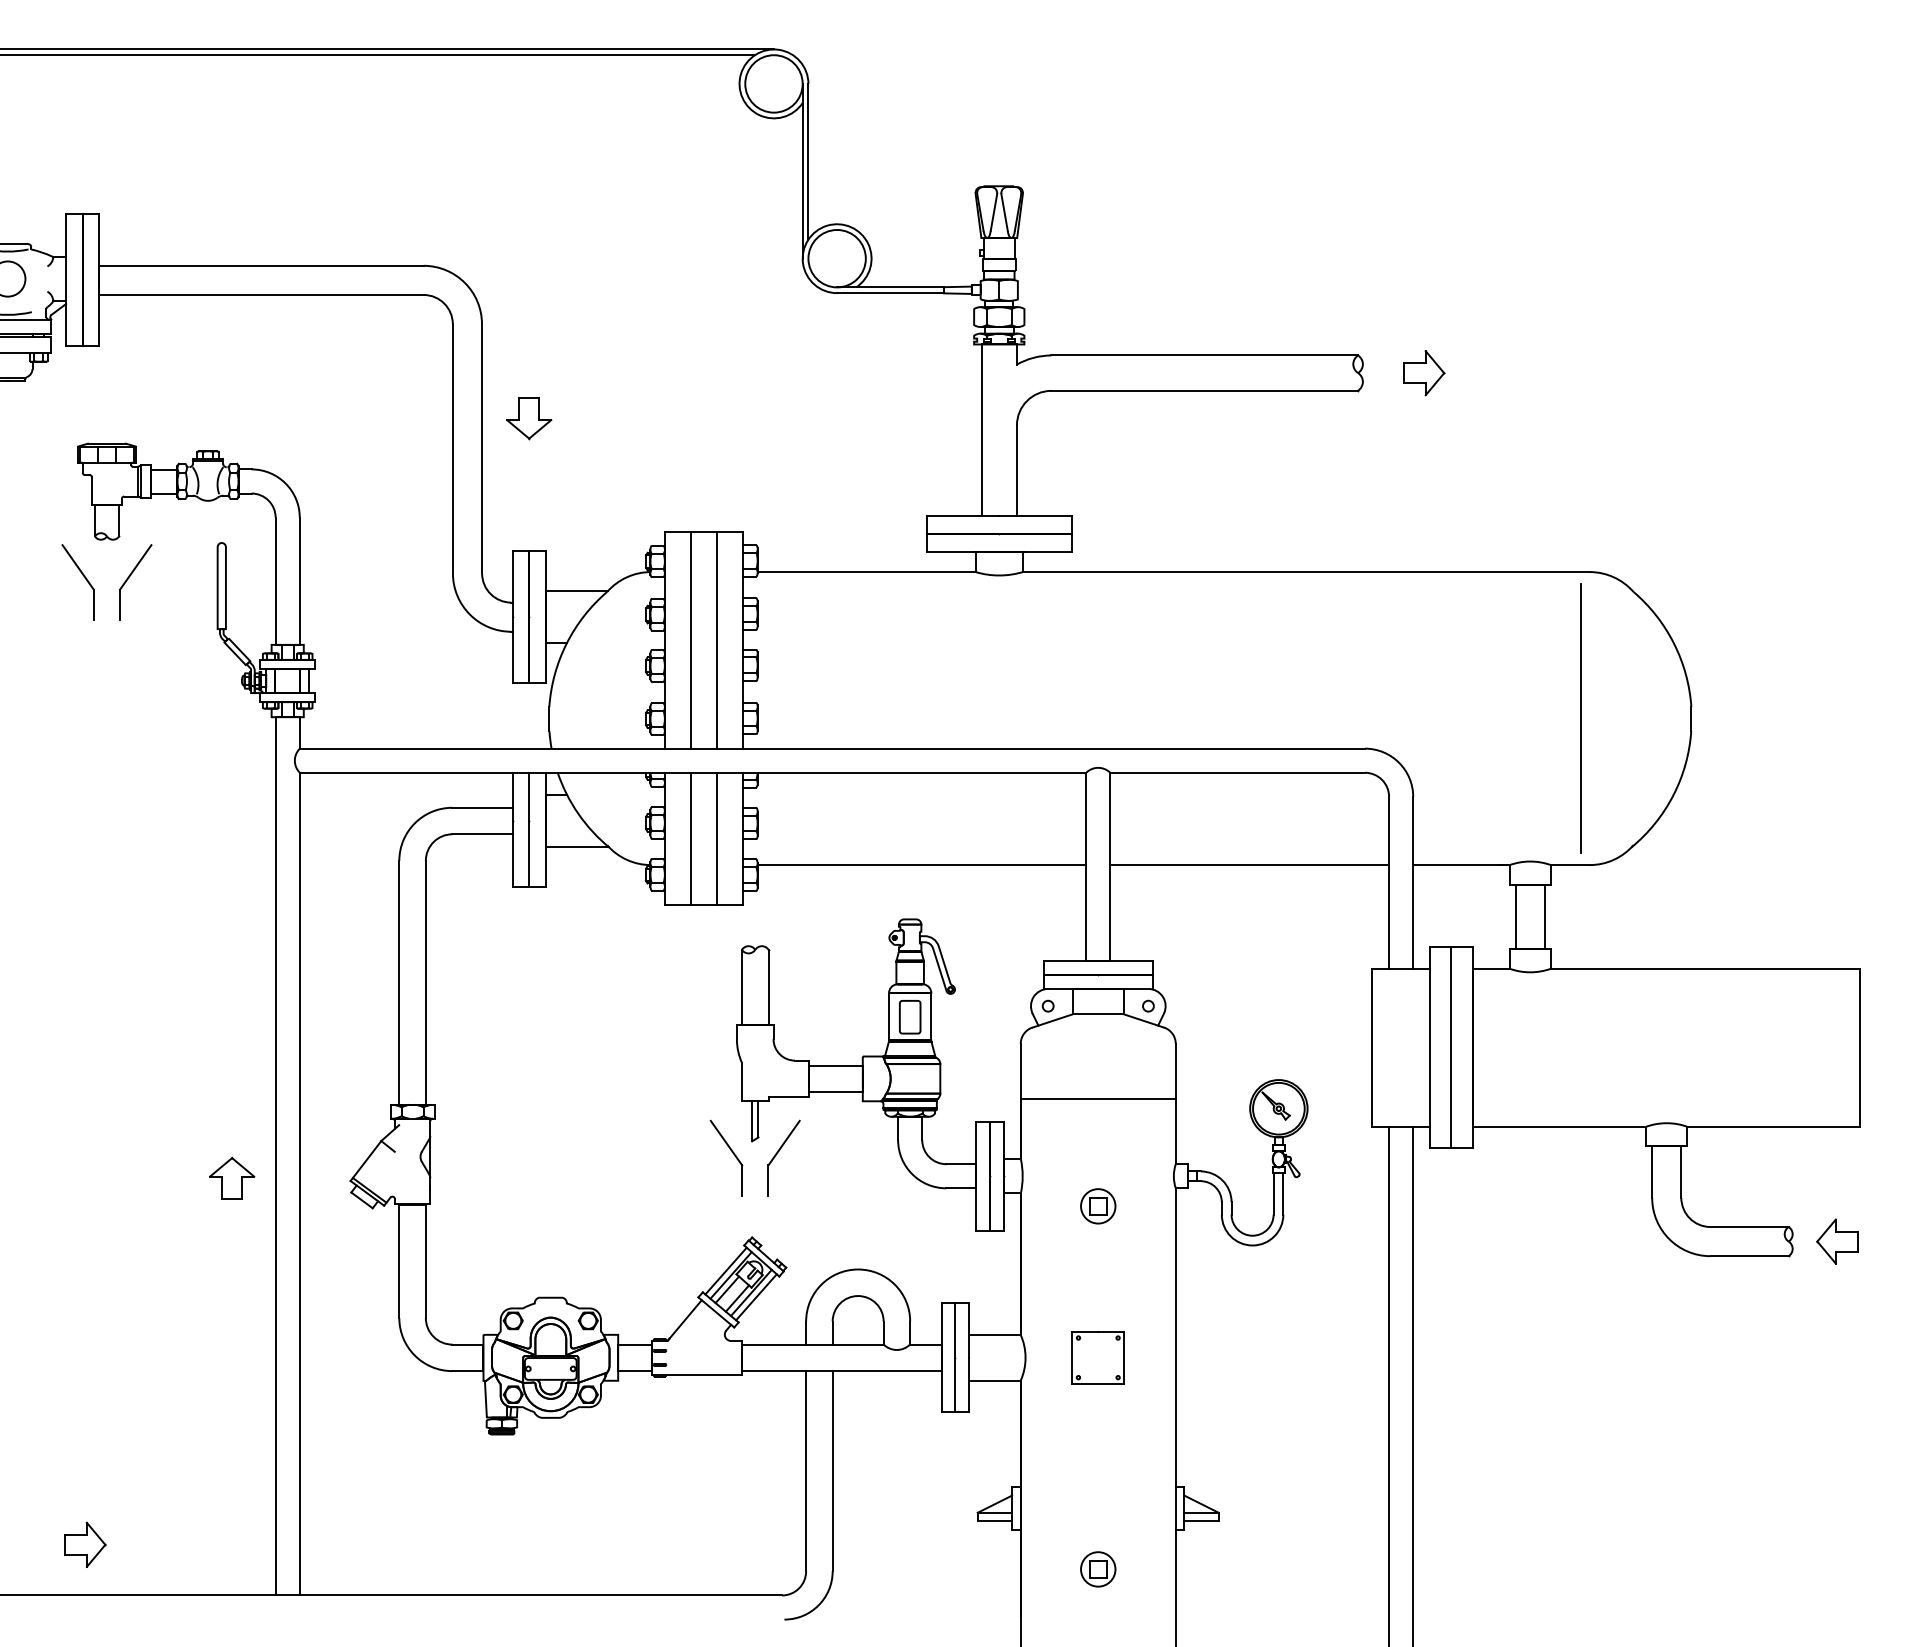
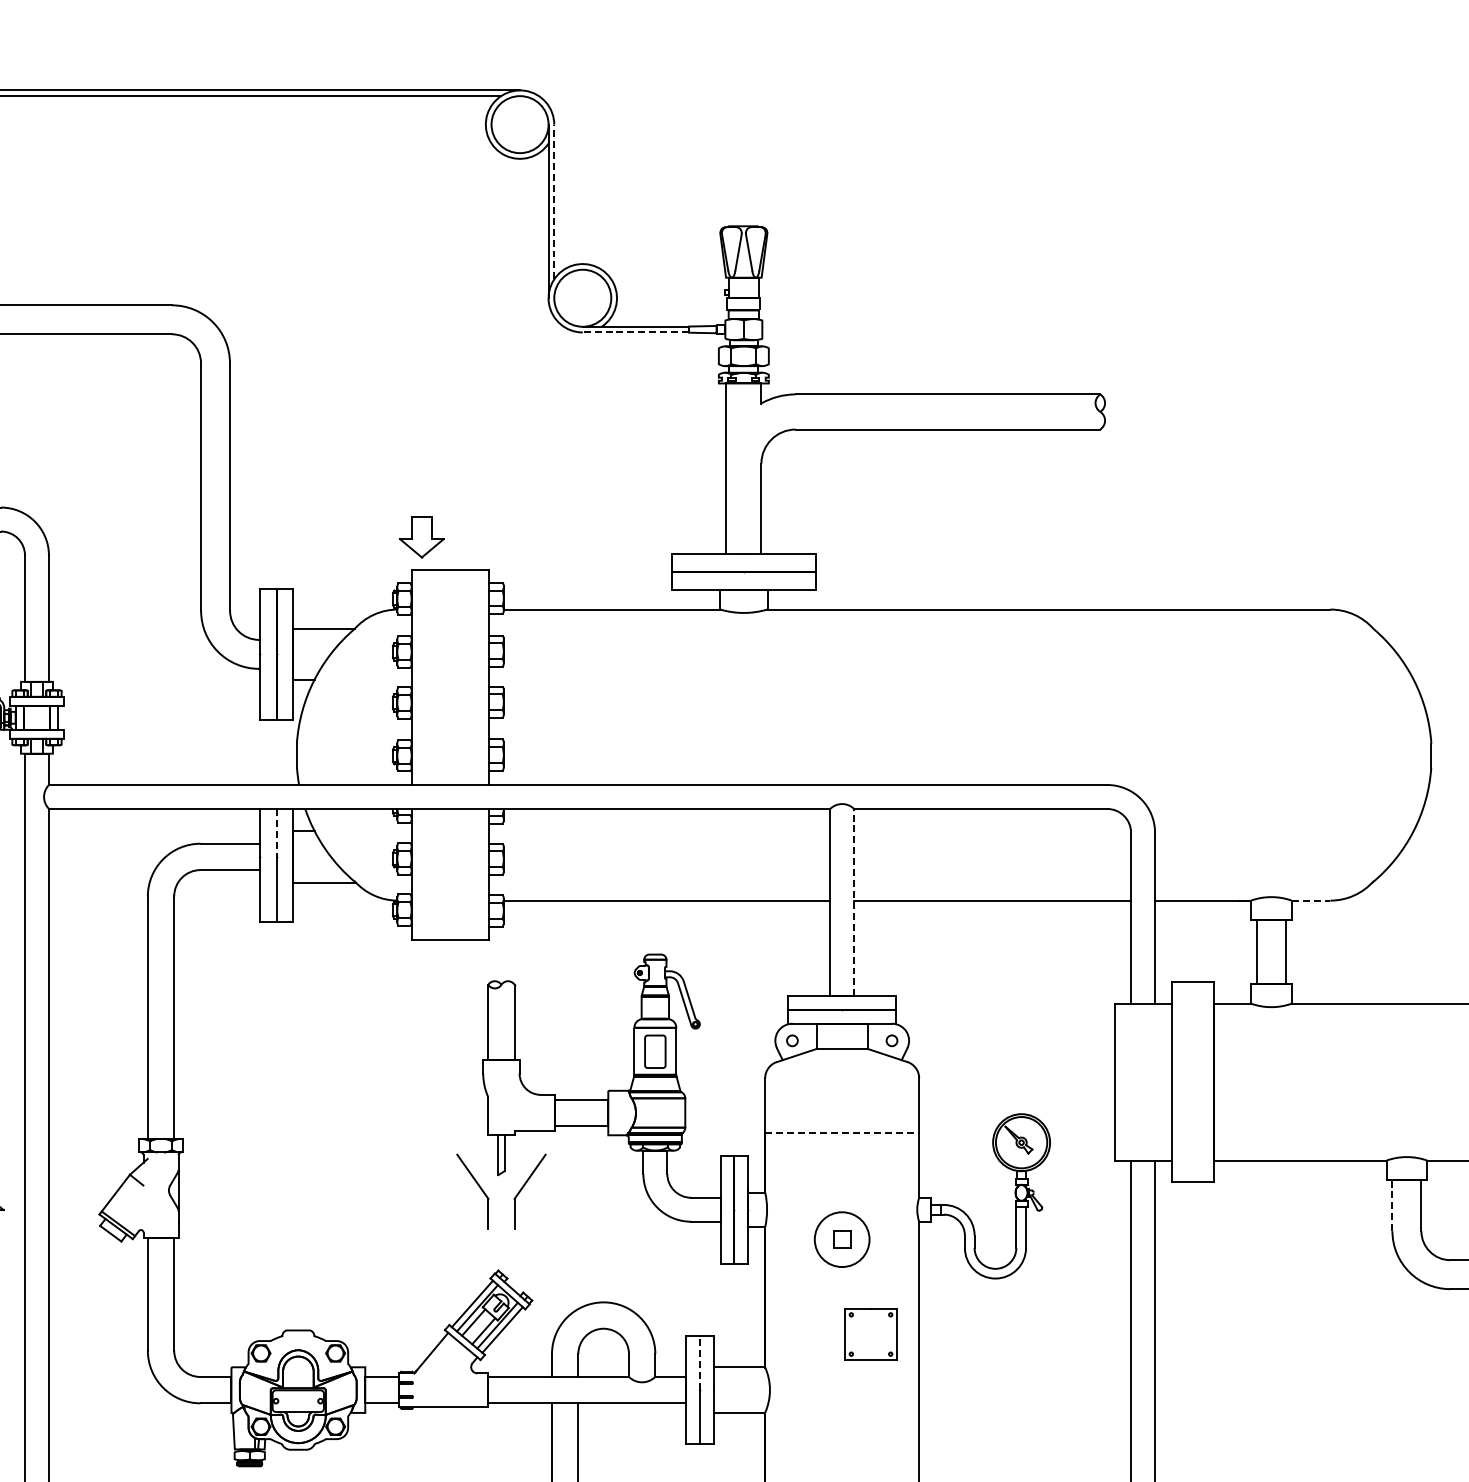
line: (808, 161) -> (554, 201), solid -> dashed
line: (890, 293) -> (635, 332), solid -> dashed
part: (1424, 373) -> (1166, 412), removed
part: (529, 418) -> (422, 537), moved
line: (690, 640) -> (437, 677), removed
line: (717, 640) -> (463, 677), removed
line: (1581, 718) -> (1322, 755), removed
line: (529, 797) -> (277, 833), solid -> dashed
line: (690, 838) -> (437, 874), removed
line: (717, 838) -> (463, 874), removed
line: (1570, 865) -> (1311, 901), solid -> dashed
line: (1110, 866) -> (854, 902), solid -> dashed
line: (1451, 1047) -> (1193, 1081), removed
line: (1098, 1099) -> (842, 1133), solid -> dashed
line: (1652, 1172) -> (1392, 1206), solid -> dashed
circle: (1098, 1206) -> (842, 1239), size x1.6
line: (955, 1330) -> (700, 1362), solid -> dashed
part: (1097, 1357) -> (870, 1334), moved

